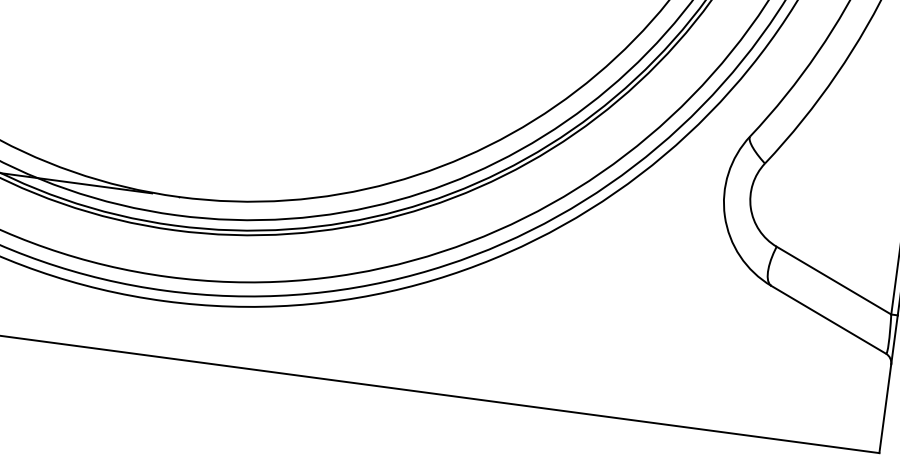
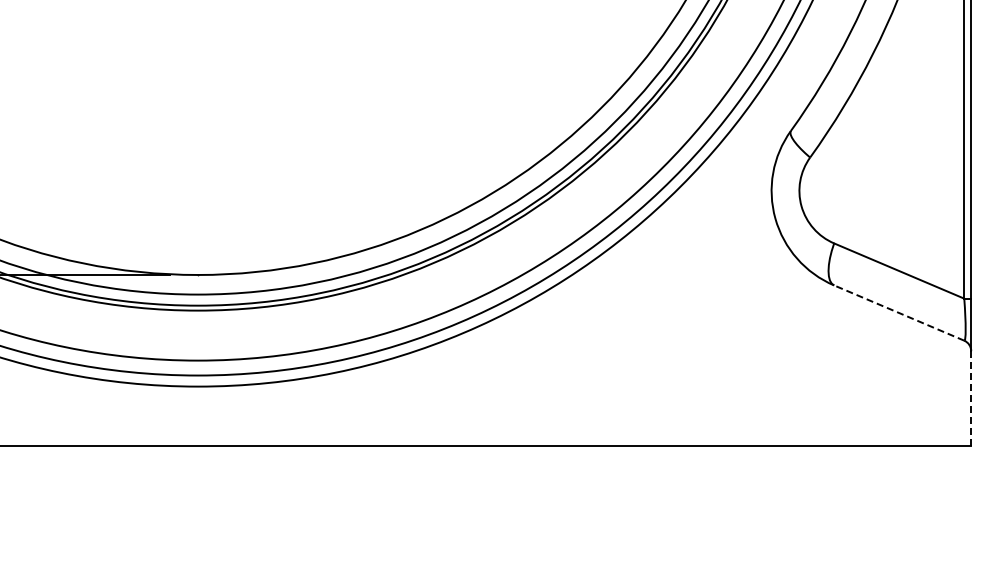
line: (828, 320) -> (899, 313), solid -> dashed
line: (885, 408) -> (971, 398), solid -> dashed

